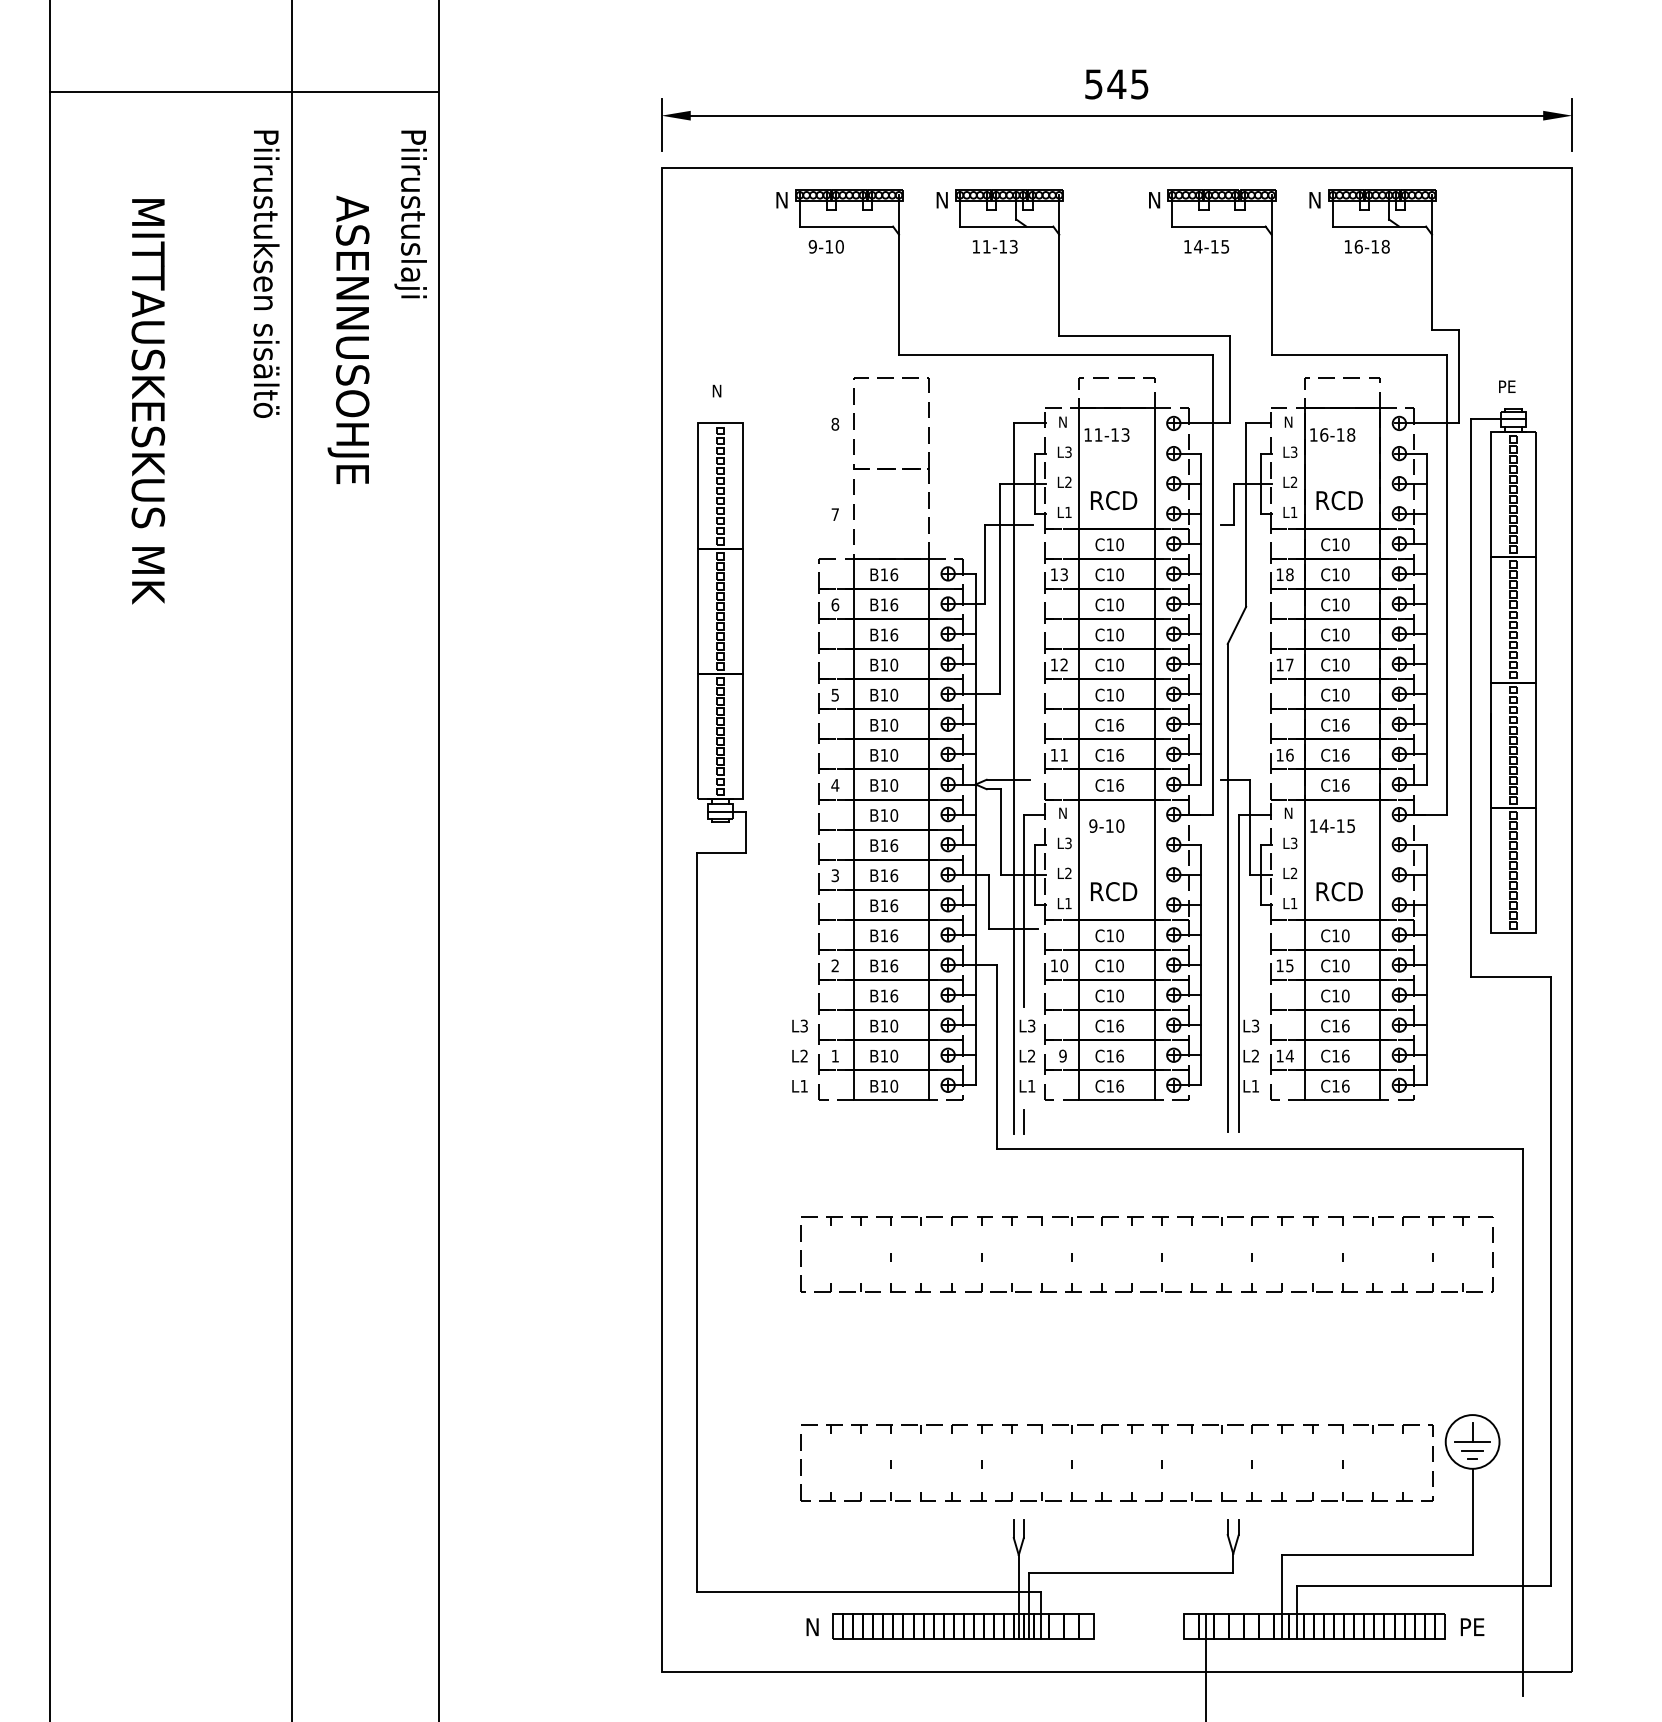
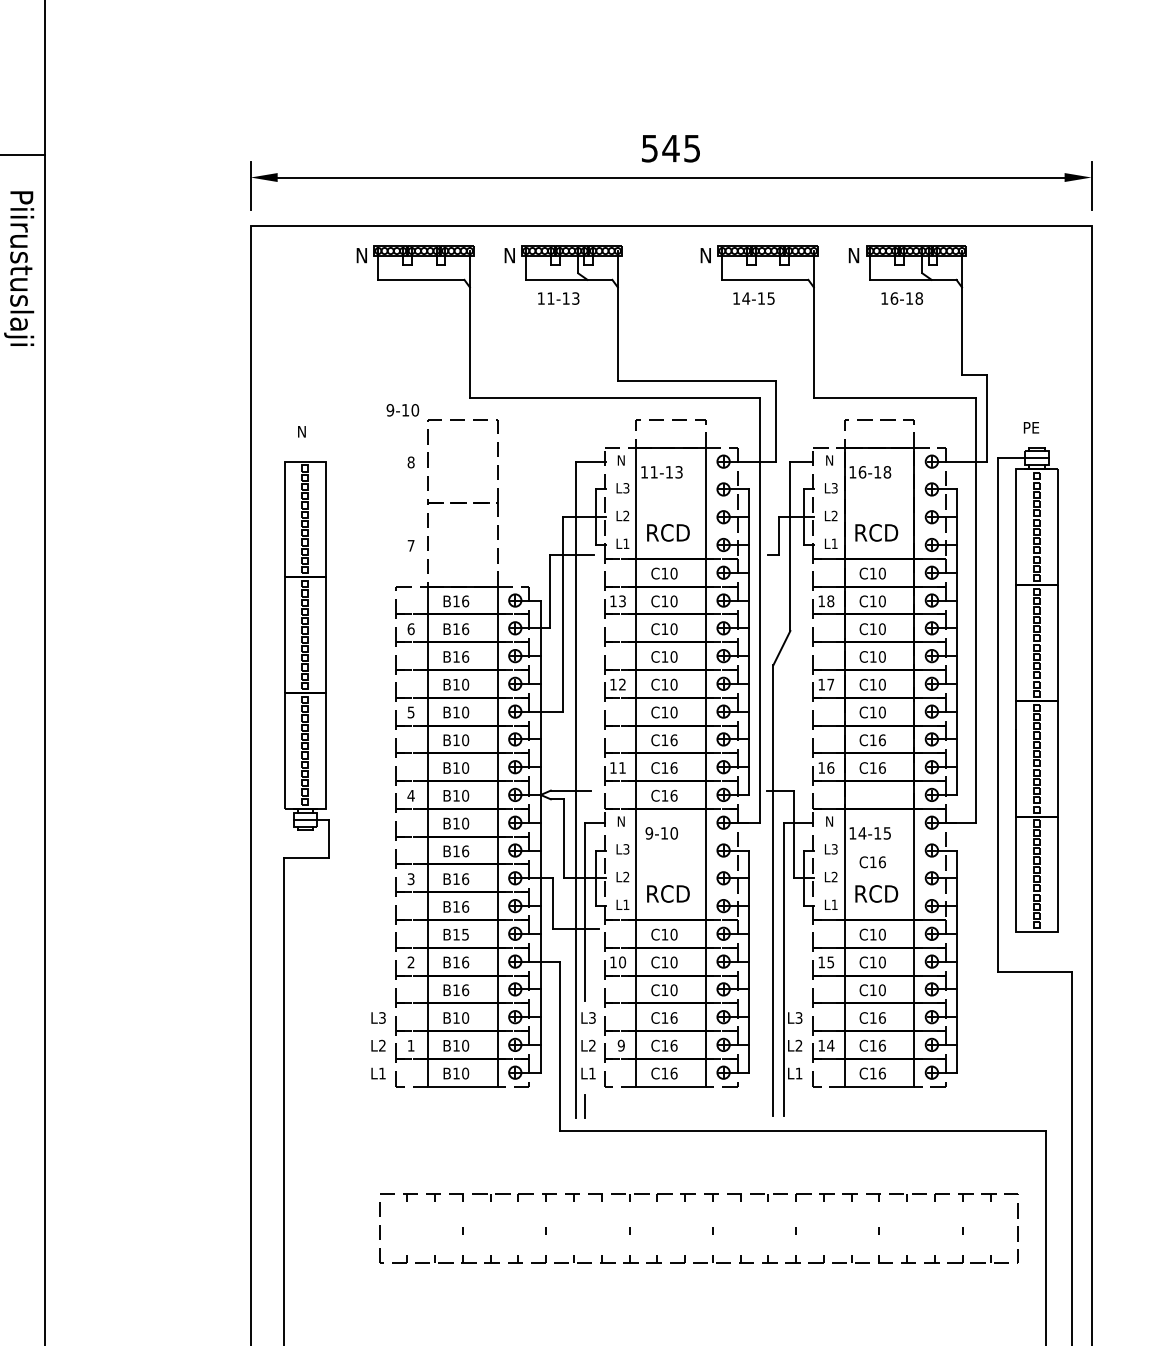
text: (825, 246) -> (402, 409), moved
text: (1335, 785) -> (872, 862), moved
text: (894, 935) -> (465, 934), B16 -> B15

